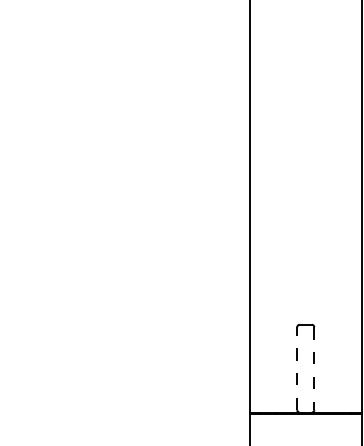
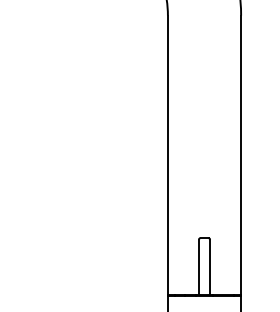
line: (296, 368) -> (198, 266), dashed -> solid
line: (314, 369) -> (210, 267), dashed -> solid

